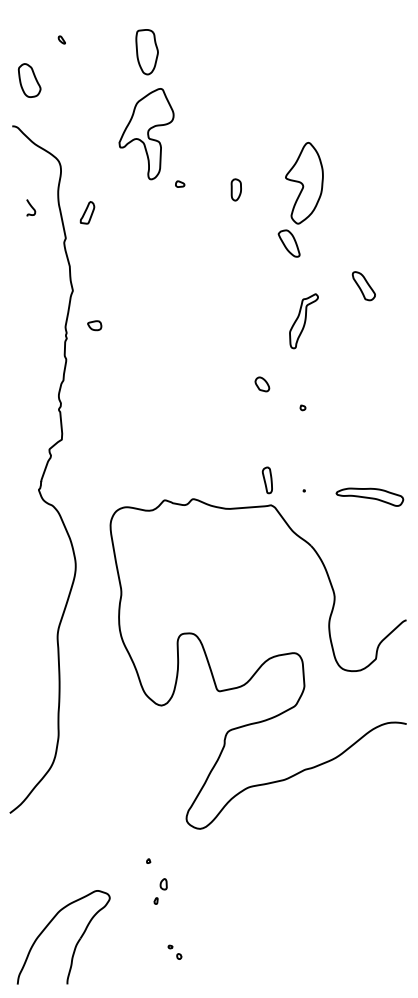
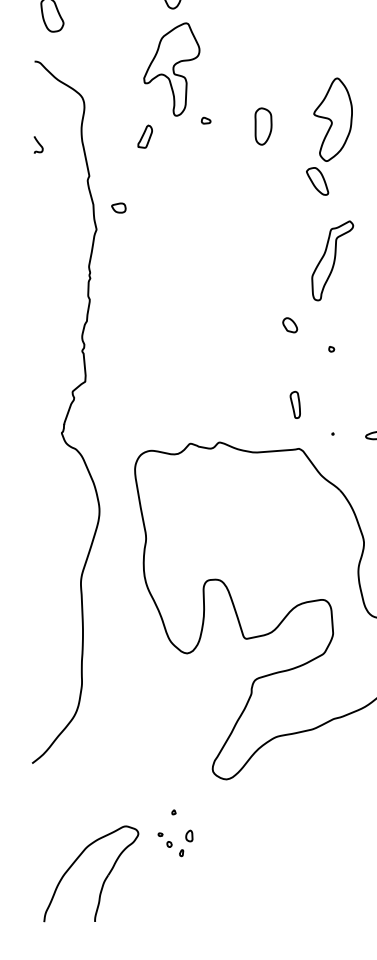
part: (236, 189) -> (263, 126), size x1.67
curve: (31, 207) -> (38, 144), moved
part: (87, 212) -> (145, 136), moved
part: (303, 320) -> (332, 259), size x1.43
part: (94, 325) -> (118, 207), moved
part: (266, 480) -> (294, 405), moved
part: (75, 944) -> (103, 881), moved
part: (174, 951) -> (164, 839), moved

